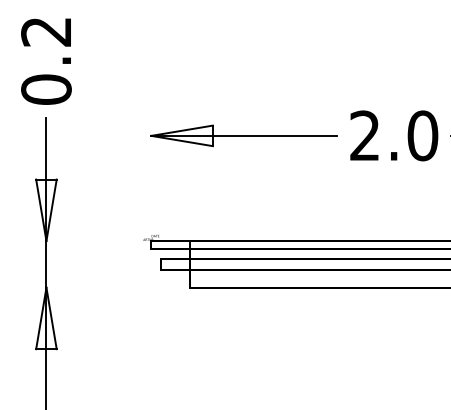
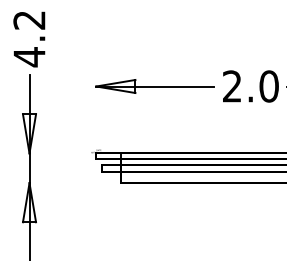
text: (46, 90) -> (29, 57), 0.2 -> 4.2

